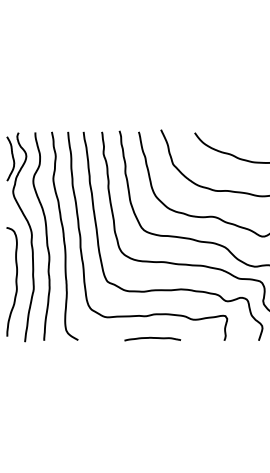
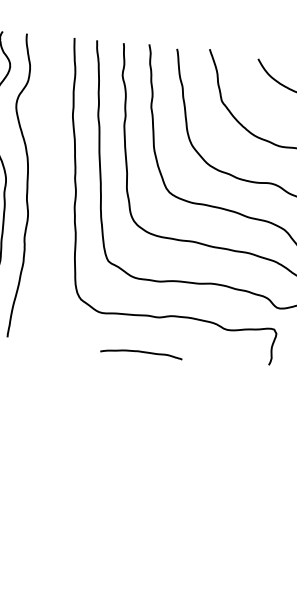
curve: (64, 235) -> (53, 187), removed
curve: (152, 338) -> (141, 352), moved

